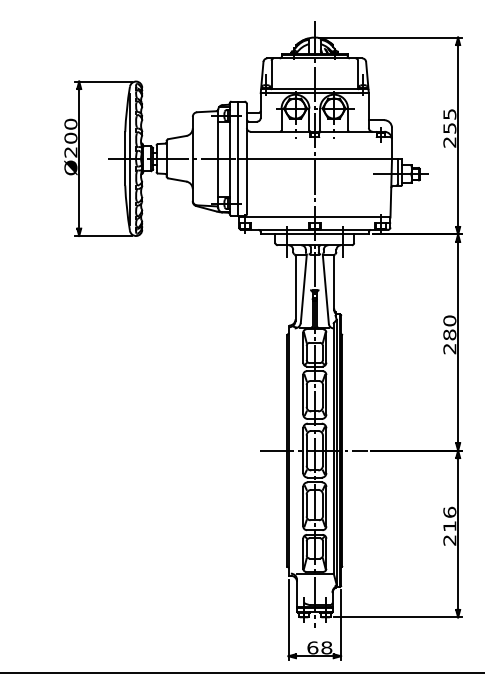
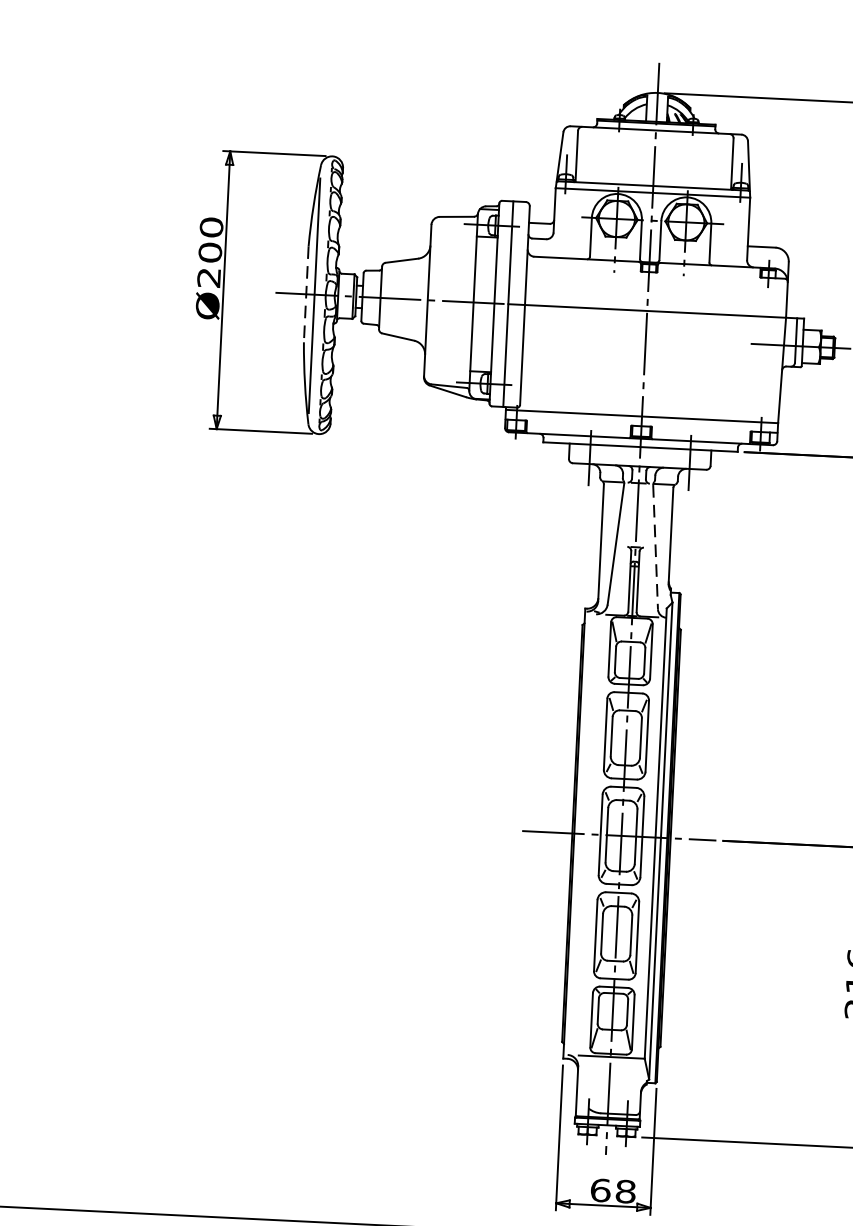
line: (125, 158) -> (306, 293), solid -> dashed
line: (325, 289) -> (654, 546), solid -> dashed

